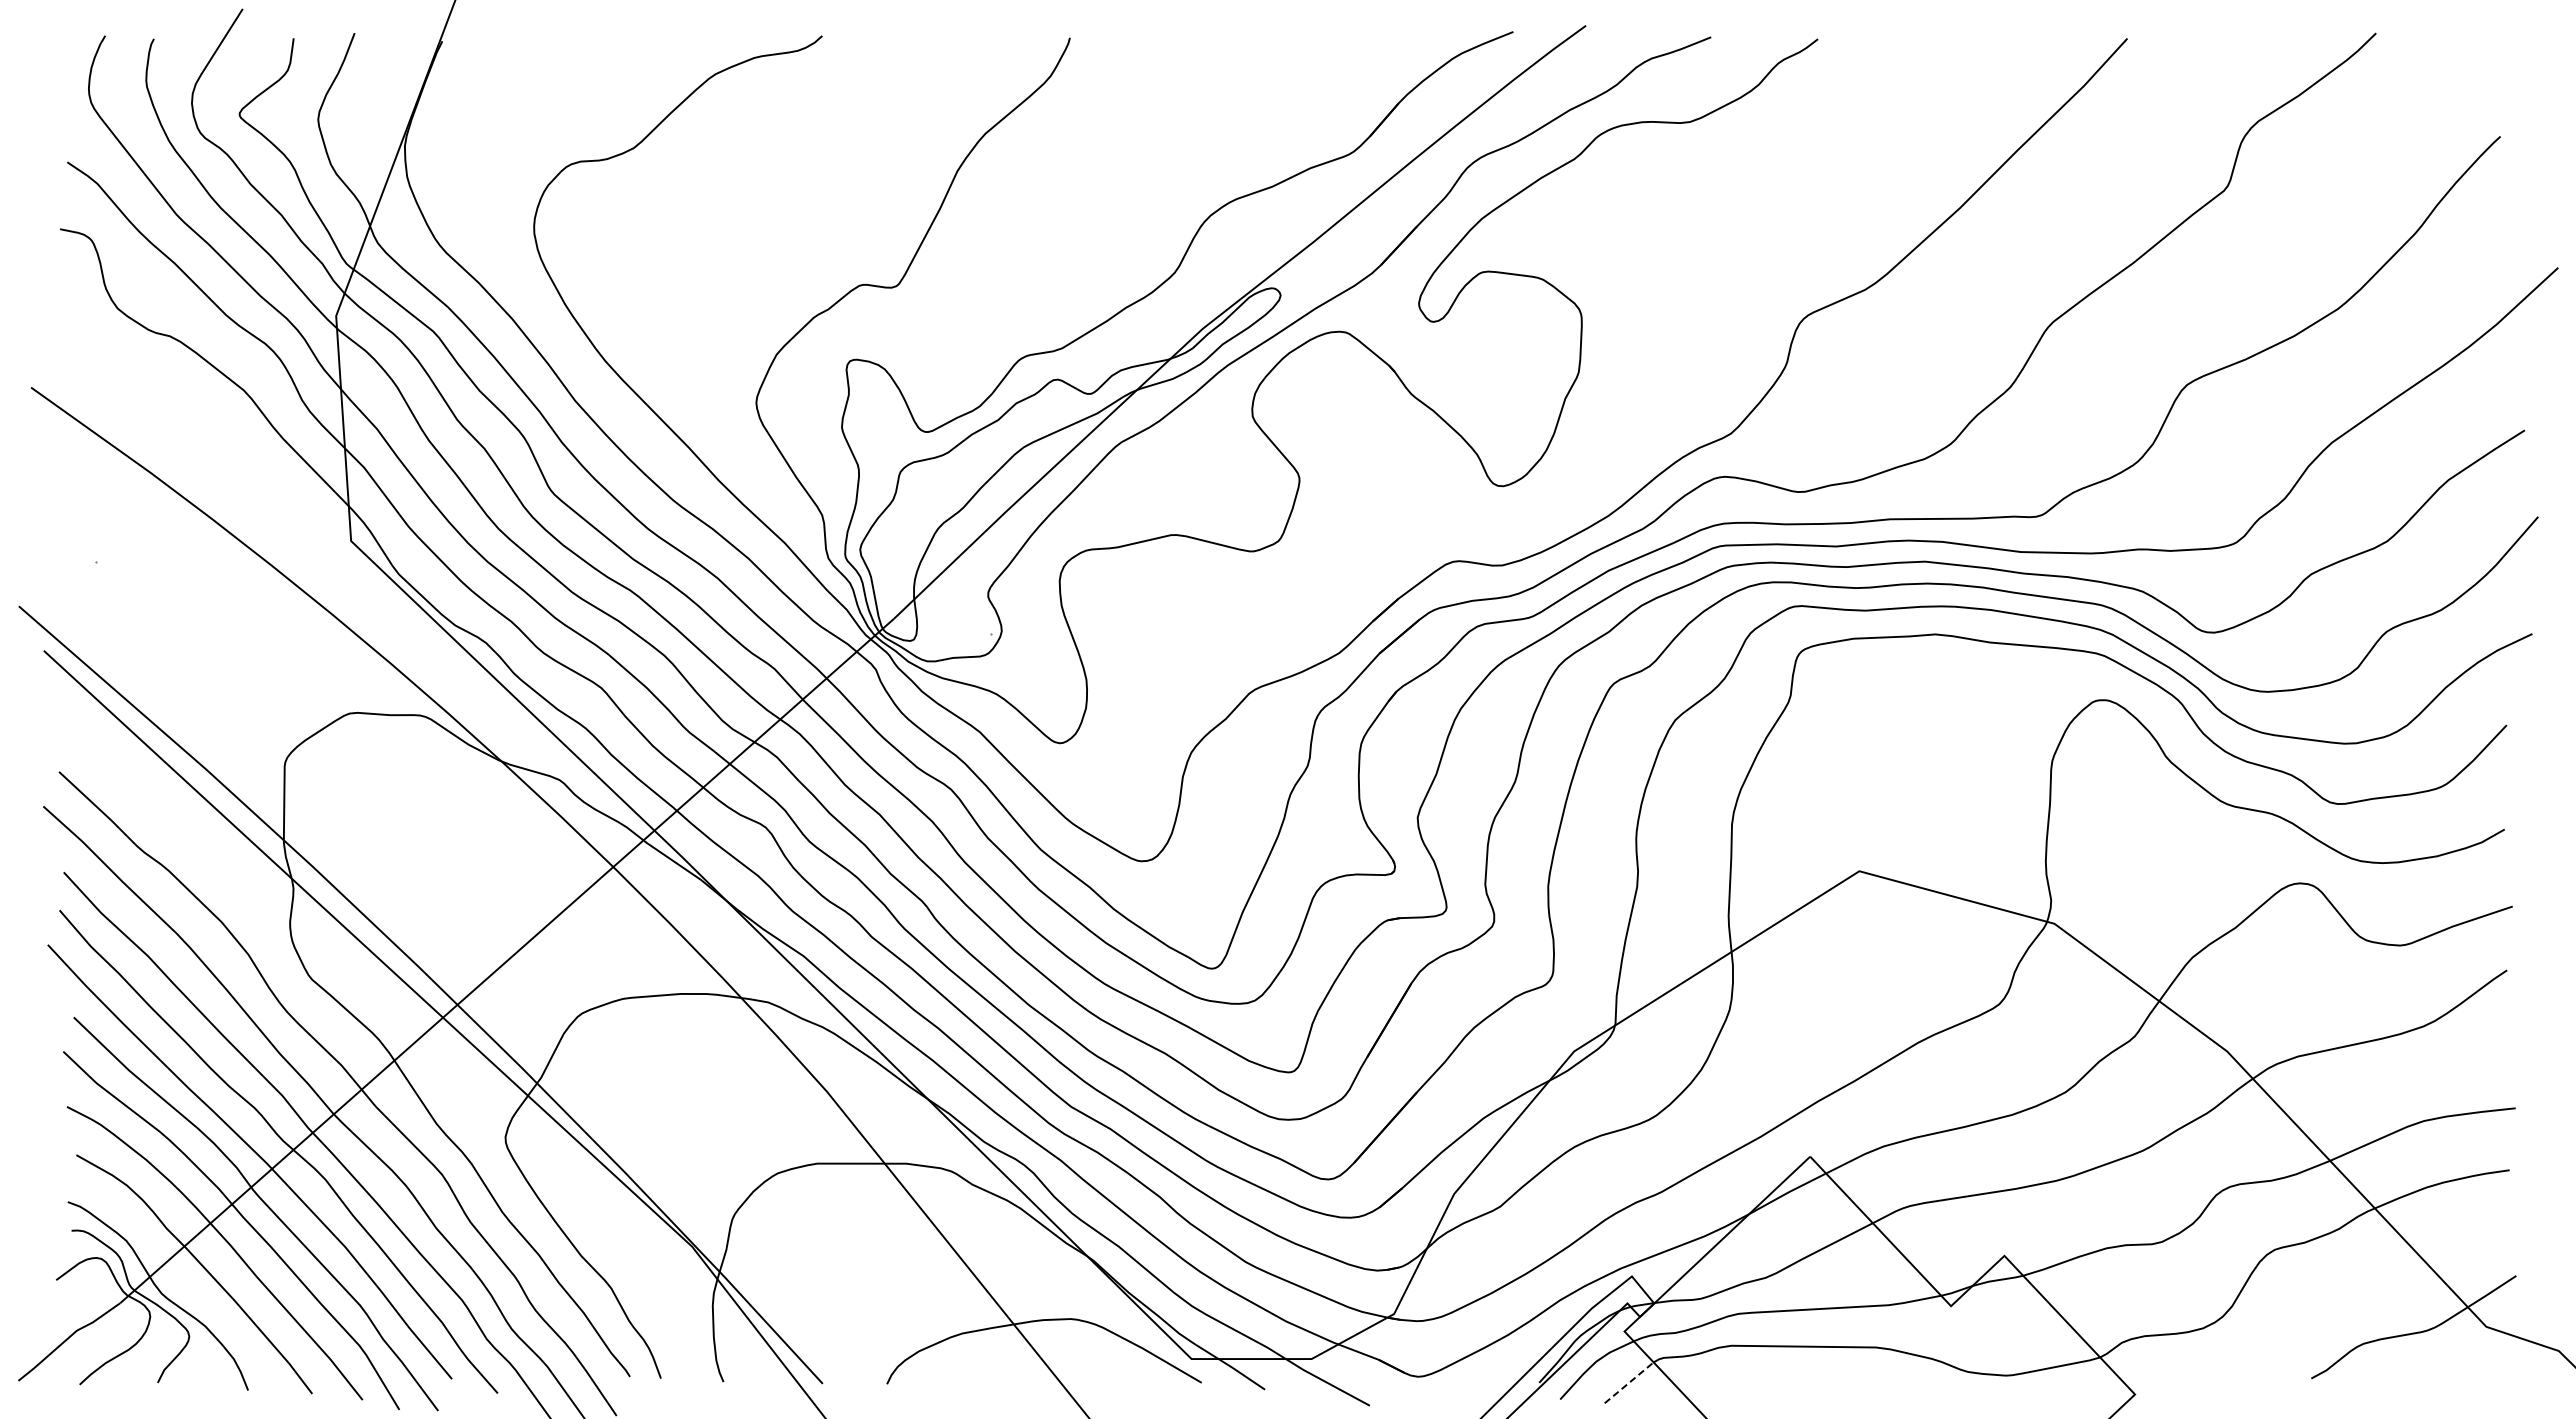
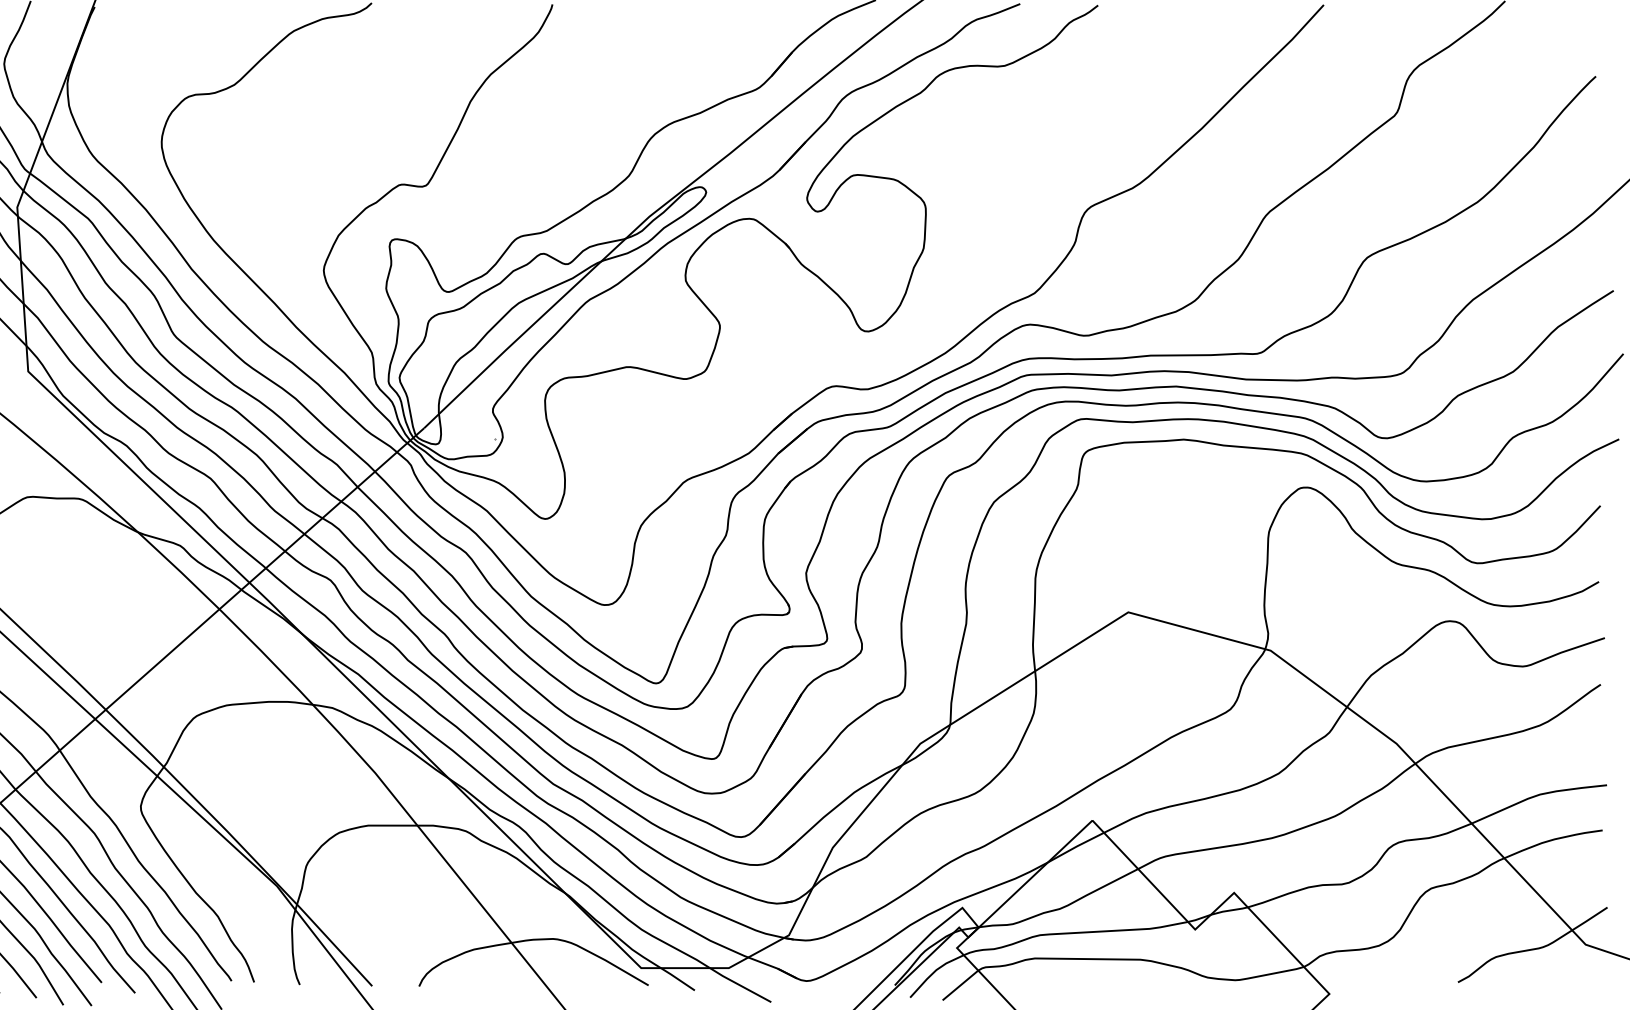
line: (1629, 1382) -> (960, 985), dashed -> solid

